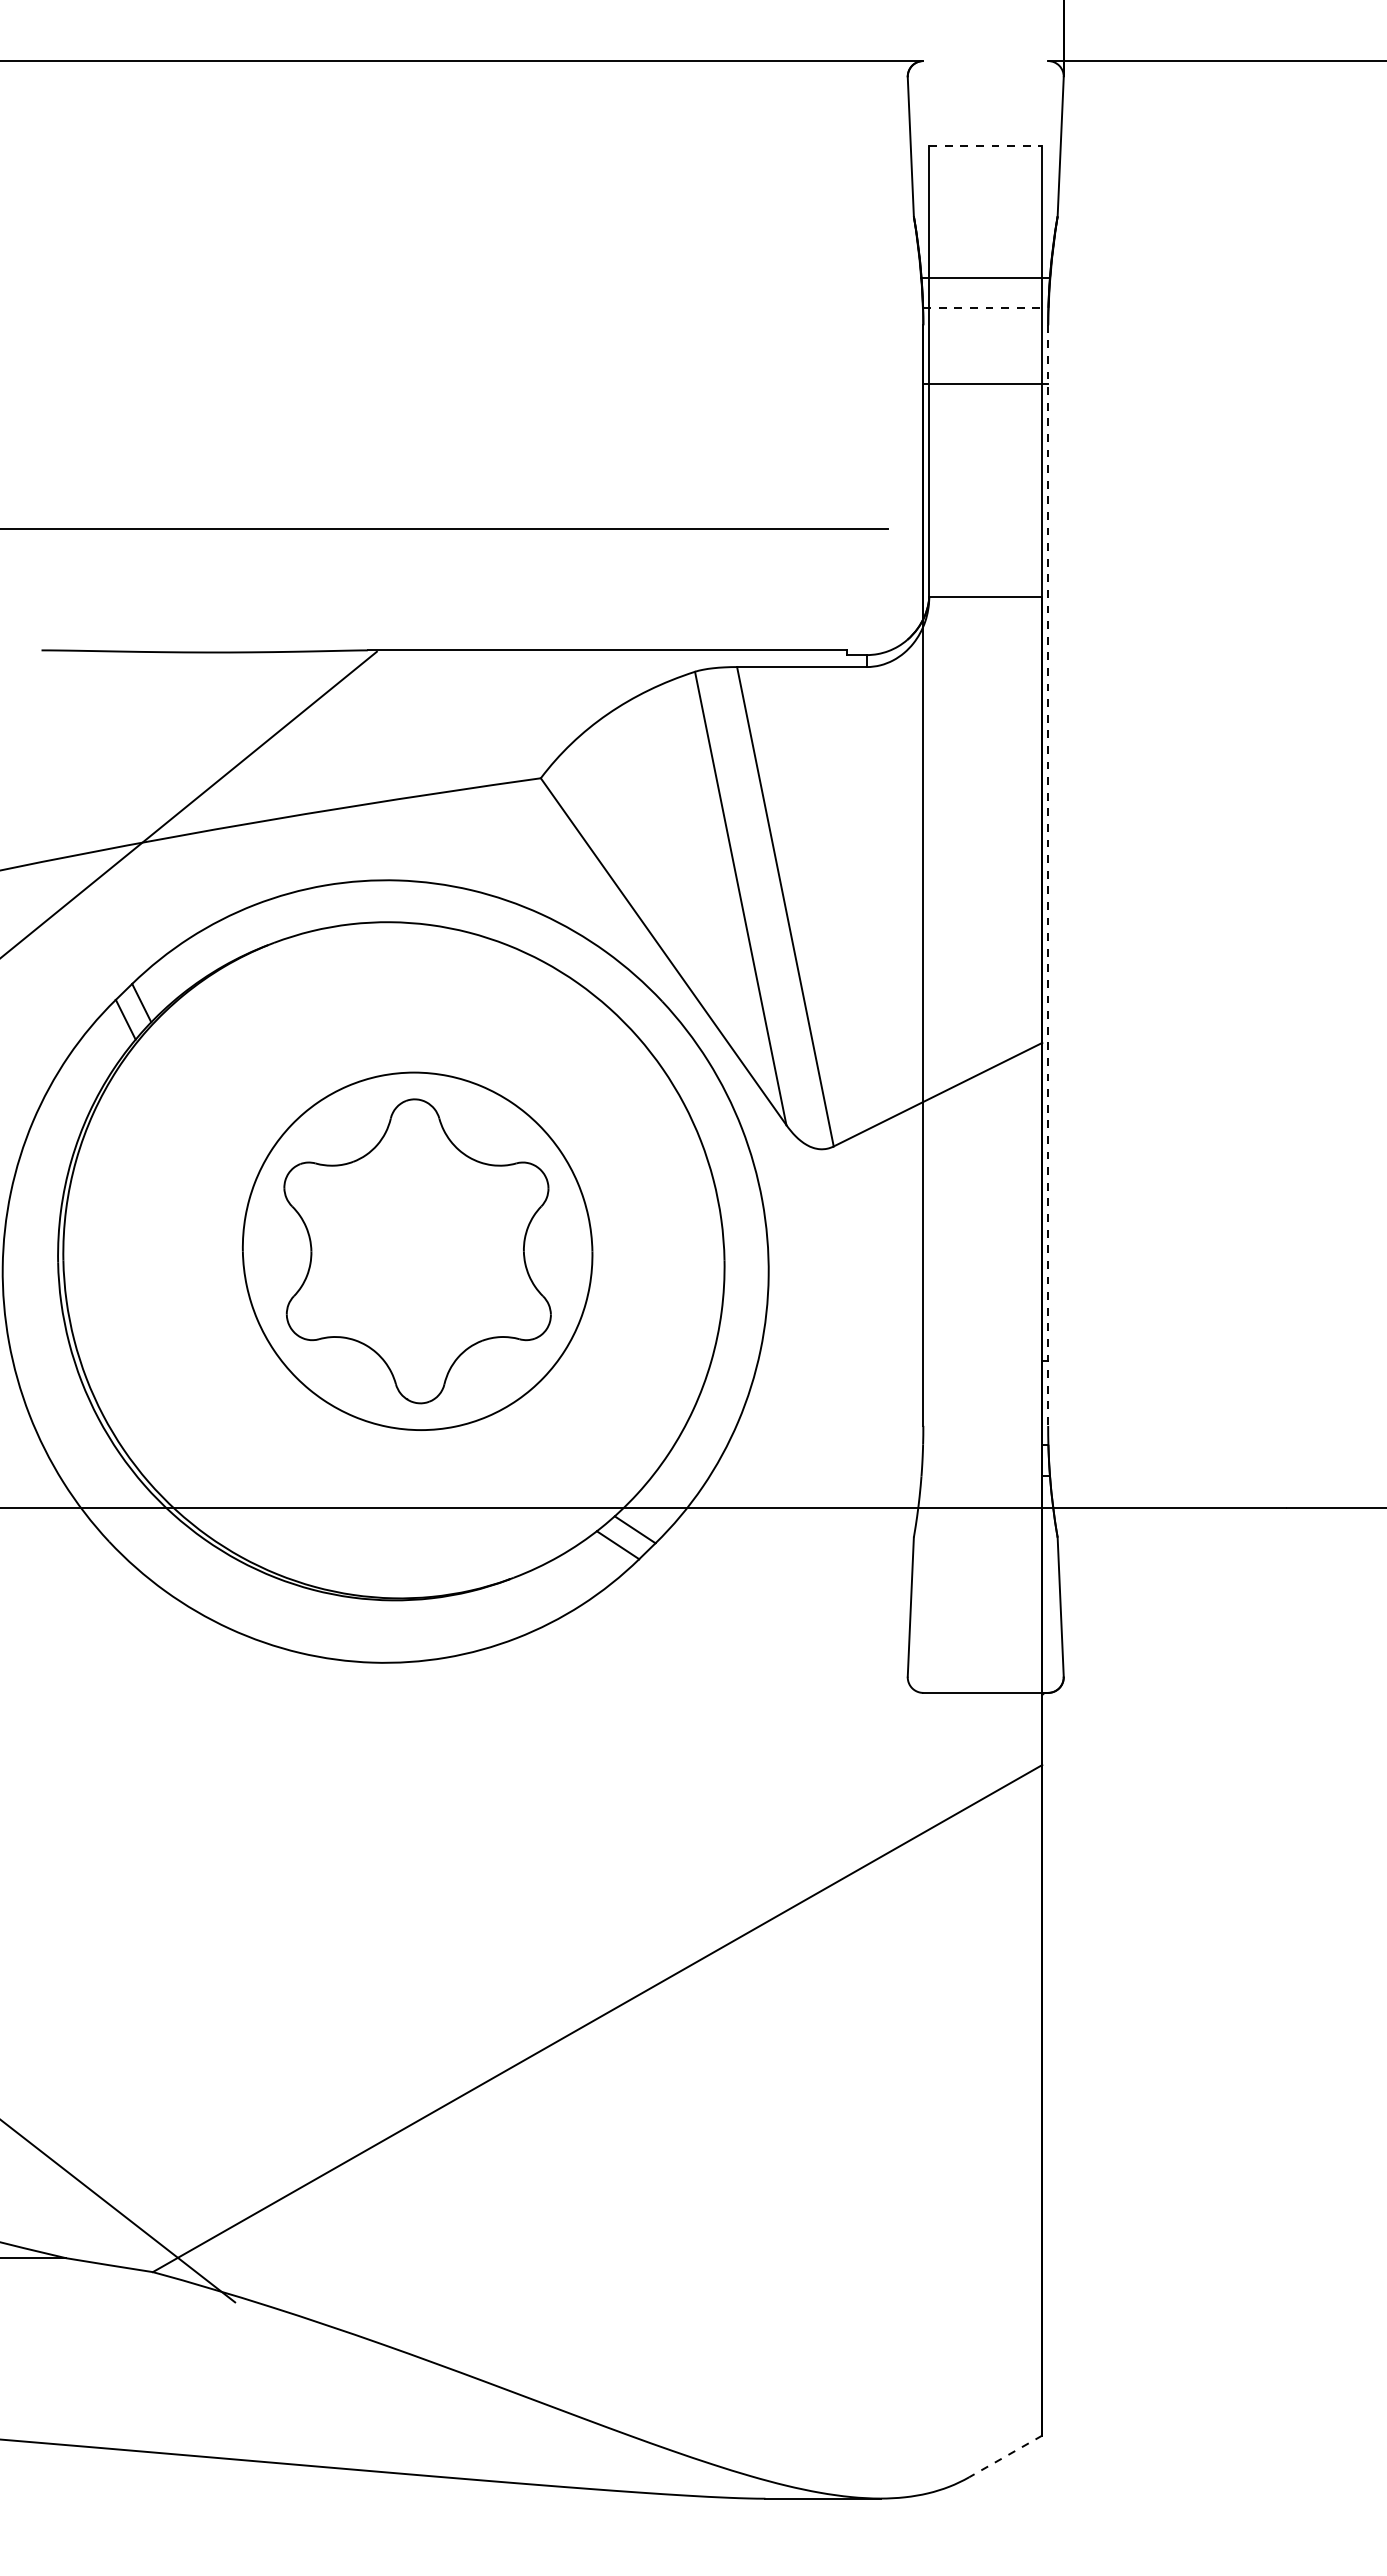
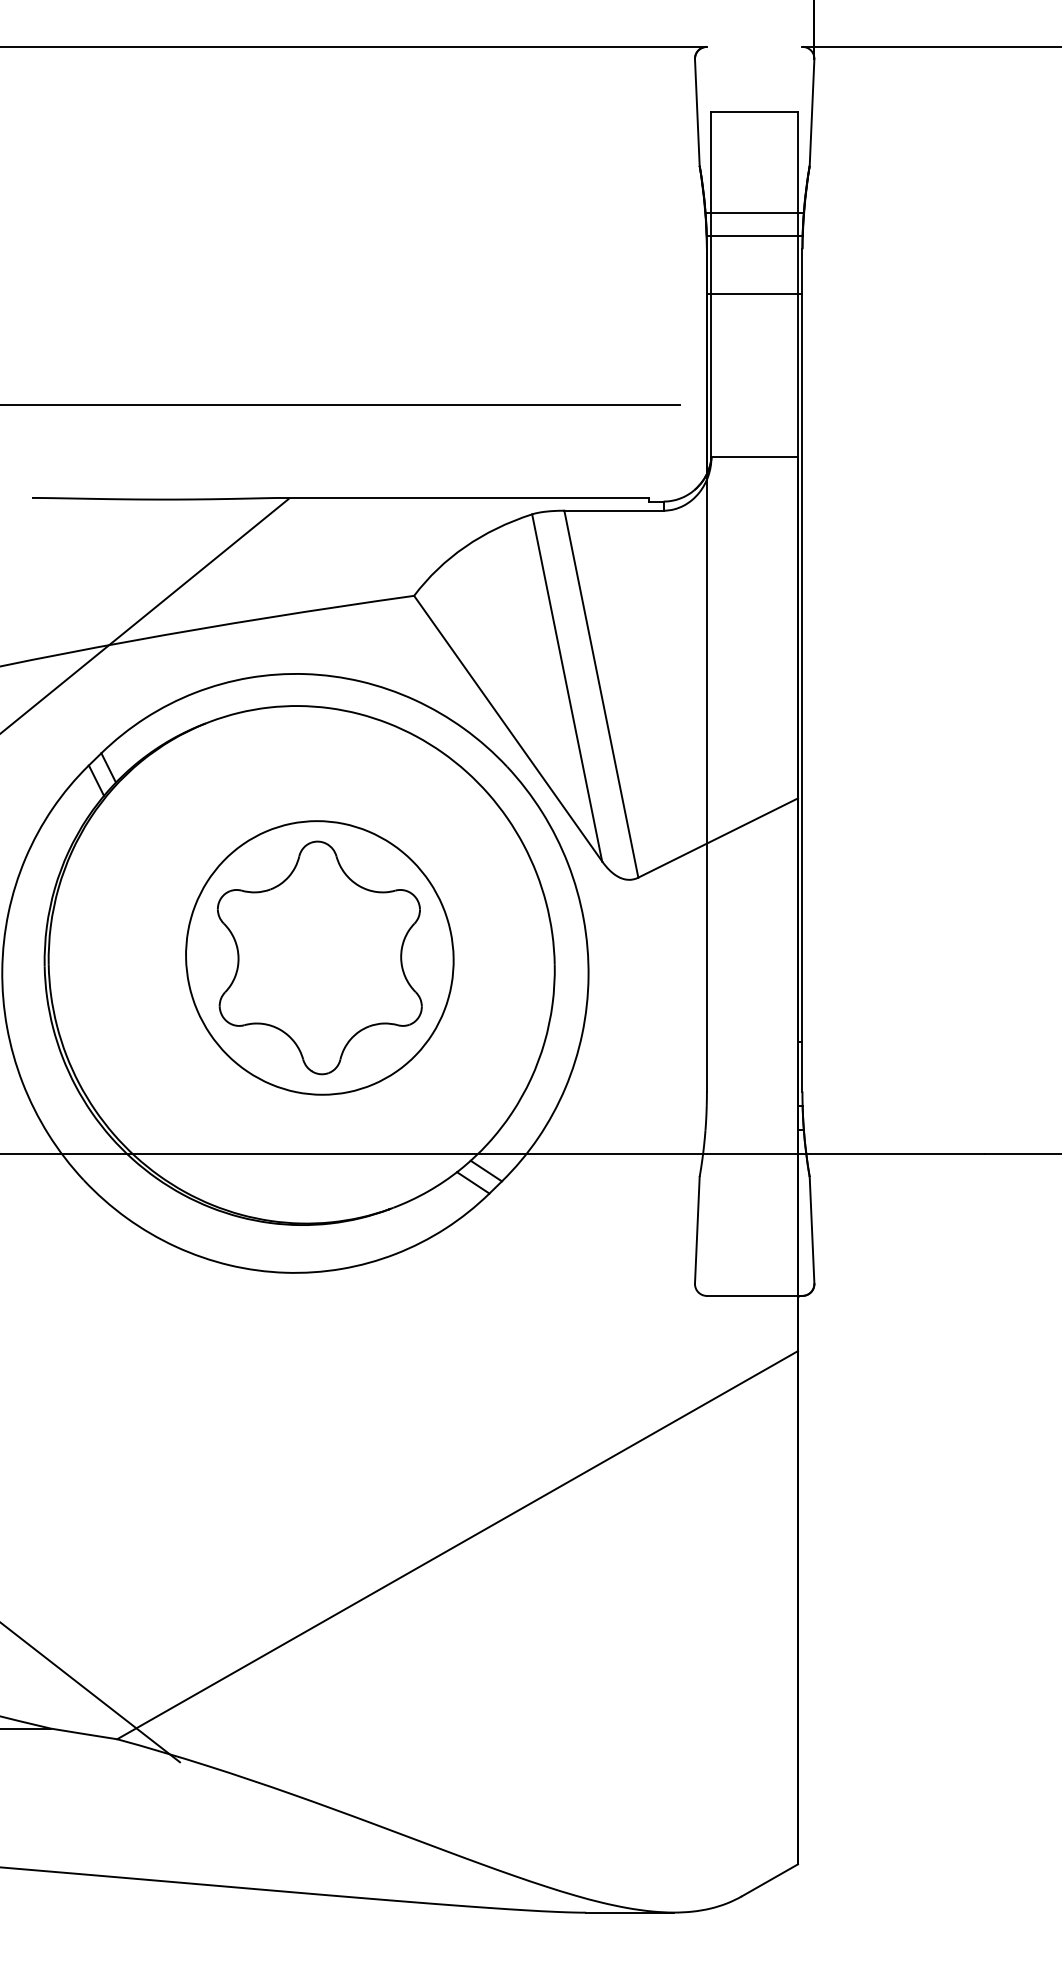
line: (985, 146) -> (754, 112), dashed -> solid
line: (985, 307) -> (754, 235), dashed -> solid
line: (1048, 875) -> (802, 670), dashed -> solid
line: (1005, 2456) -> (769, 1880), dashed -> solid

